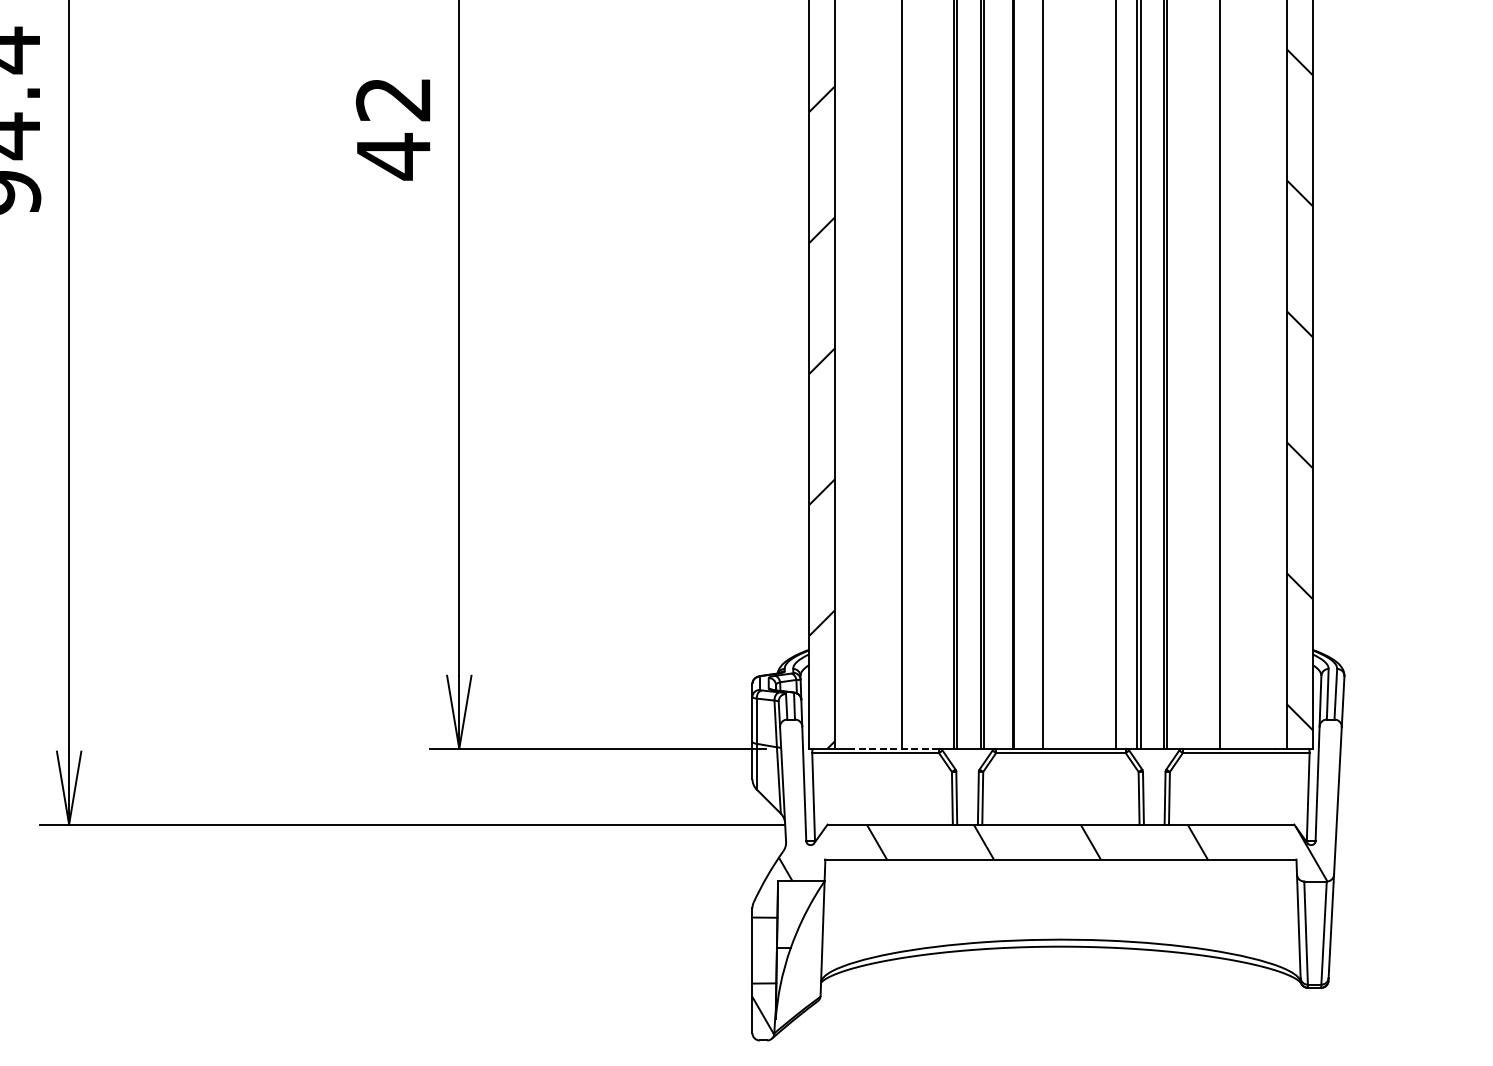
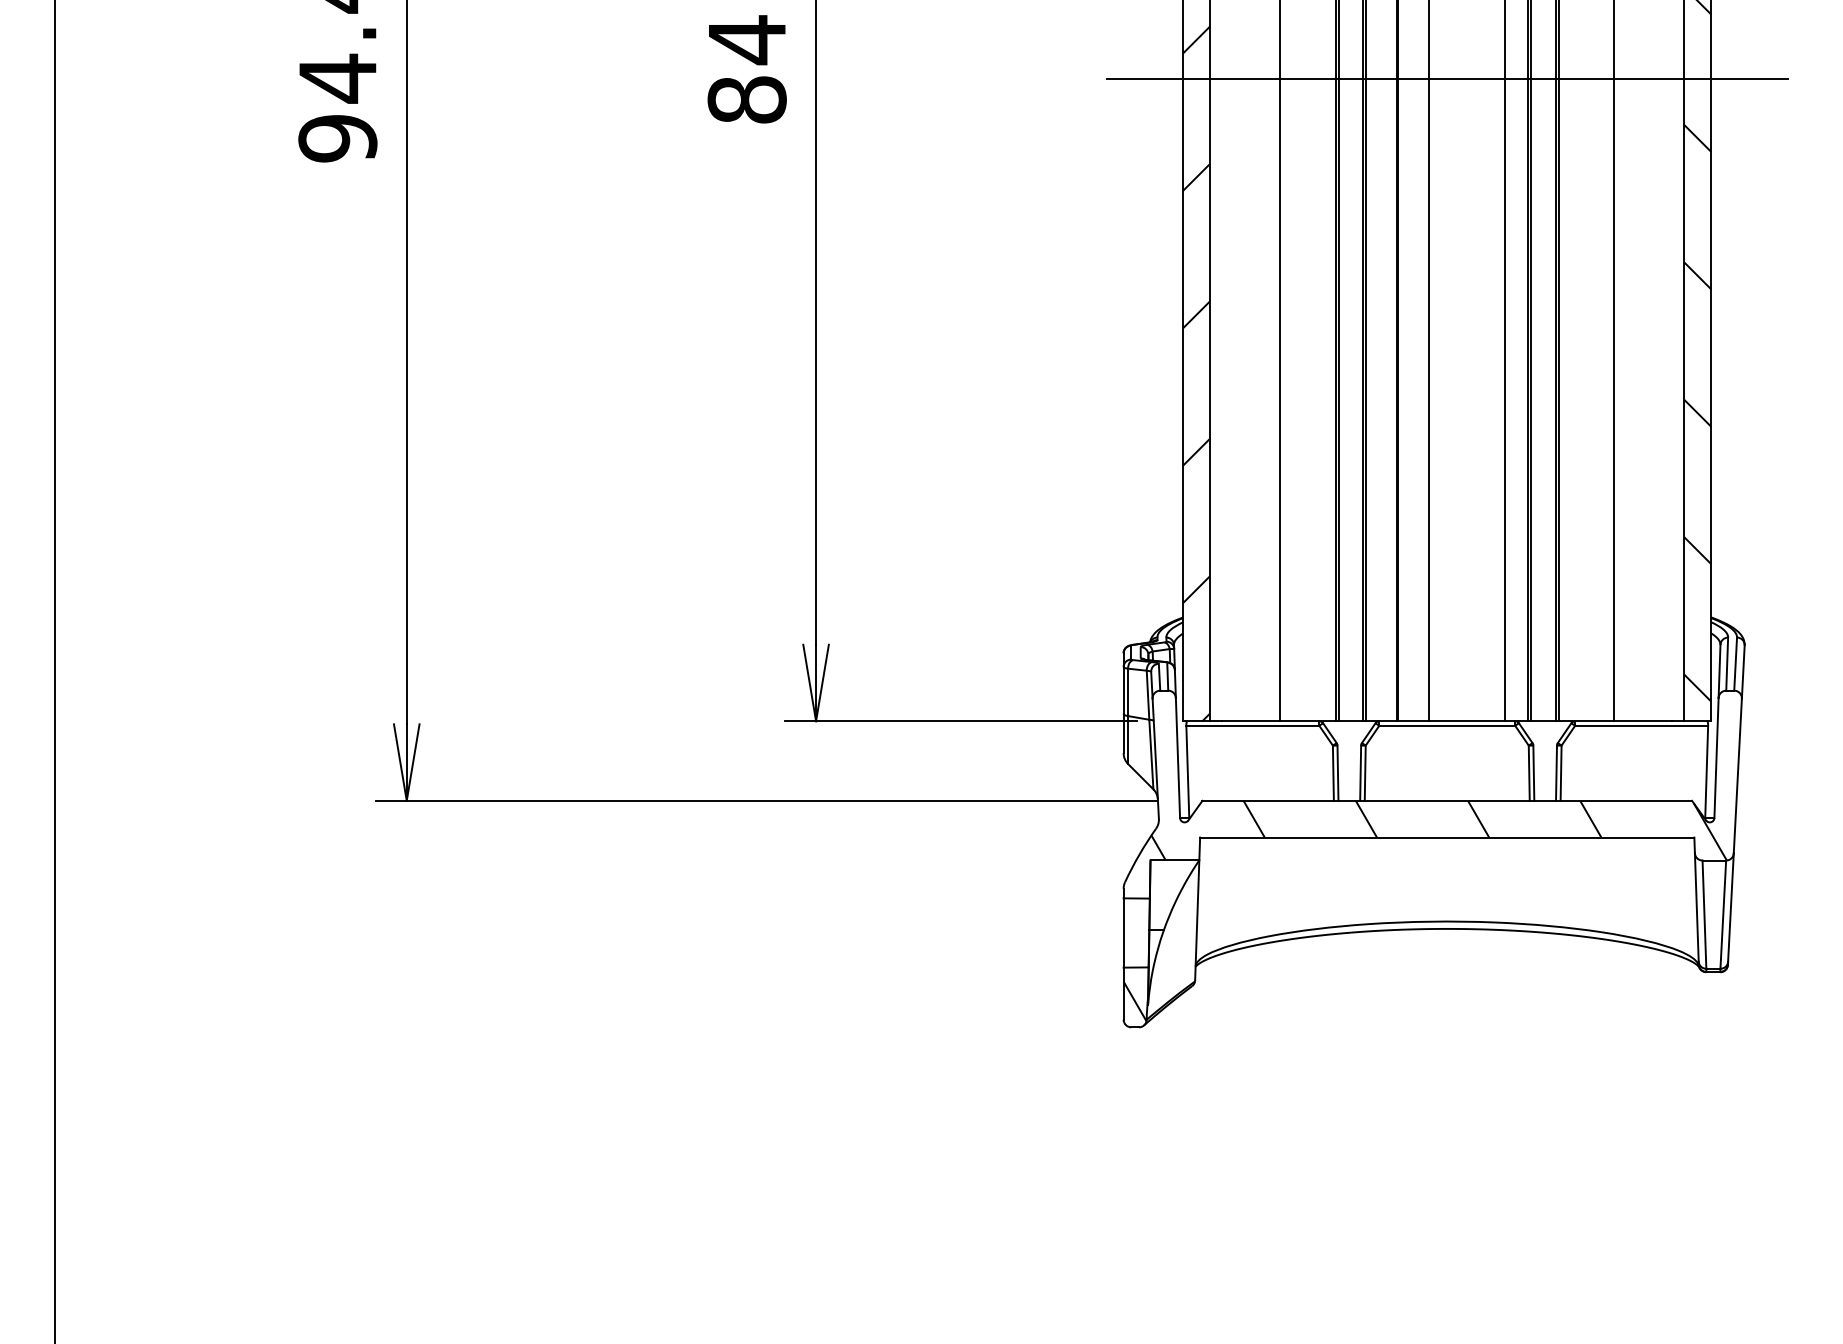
text: (392, 128) -> (746, 70), 42 -> 84
line: (1060, 136) -> (1446, 78), added
line: (892, 748) -> (1270, 721), dashed -> solid

